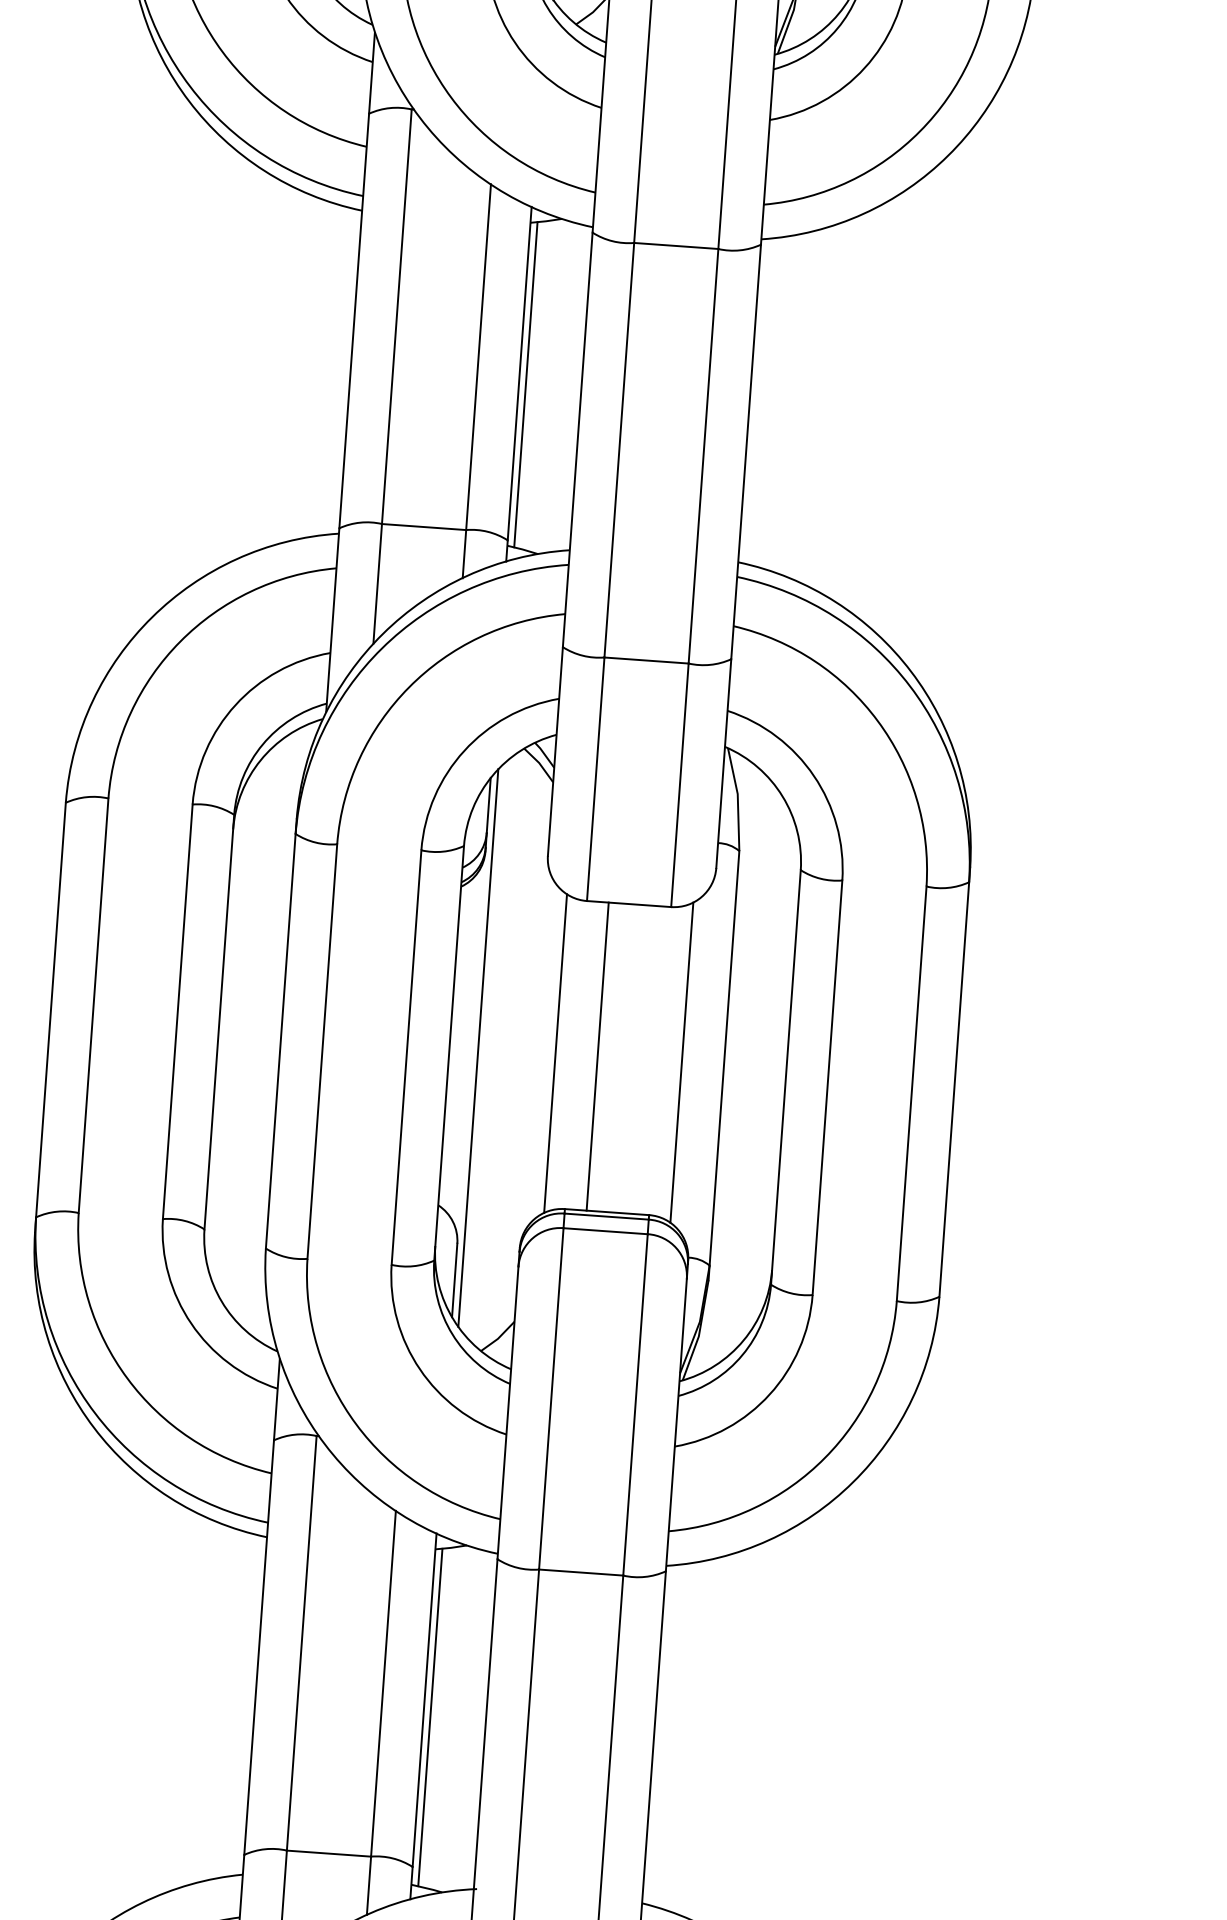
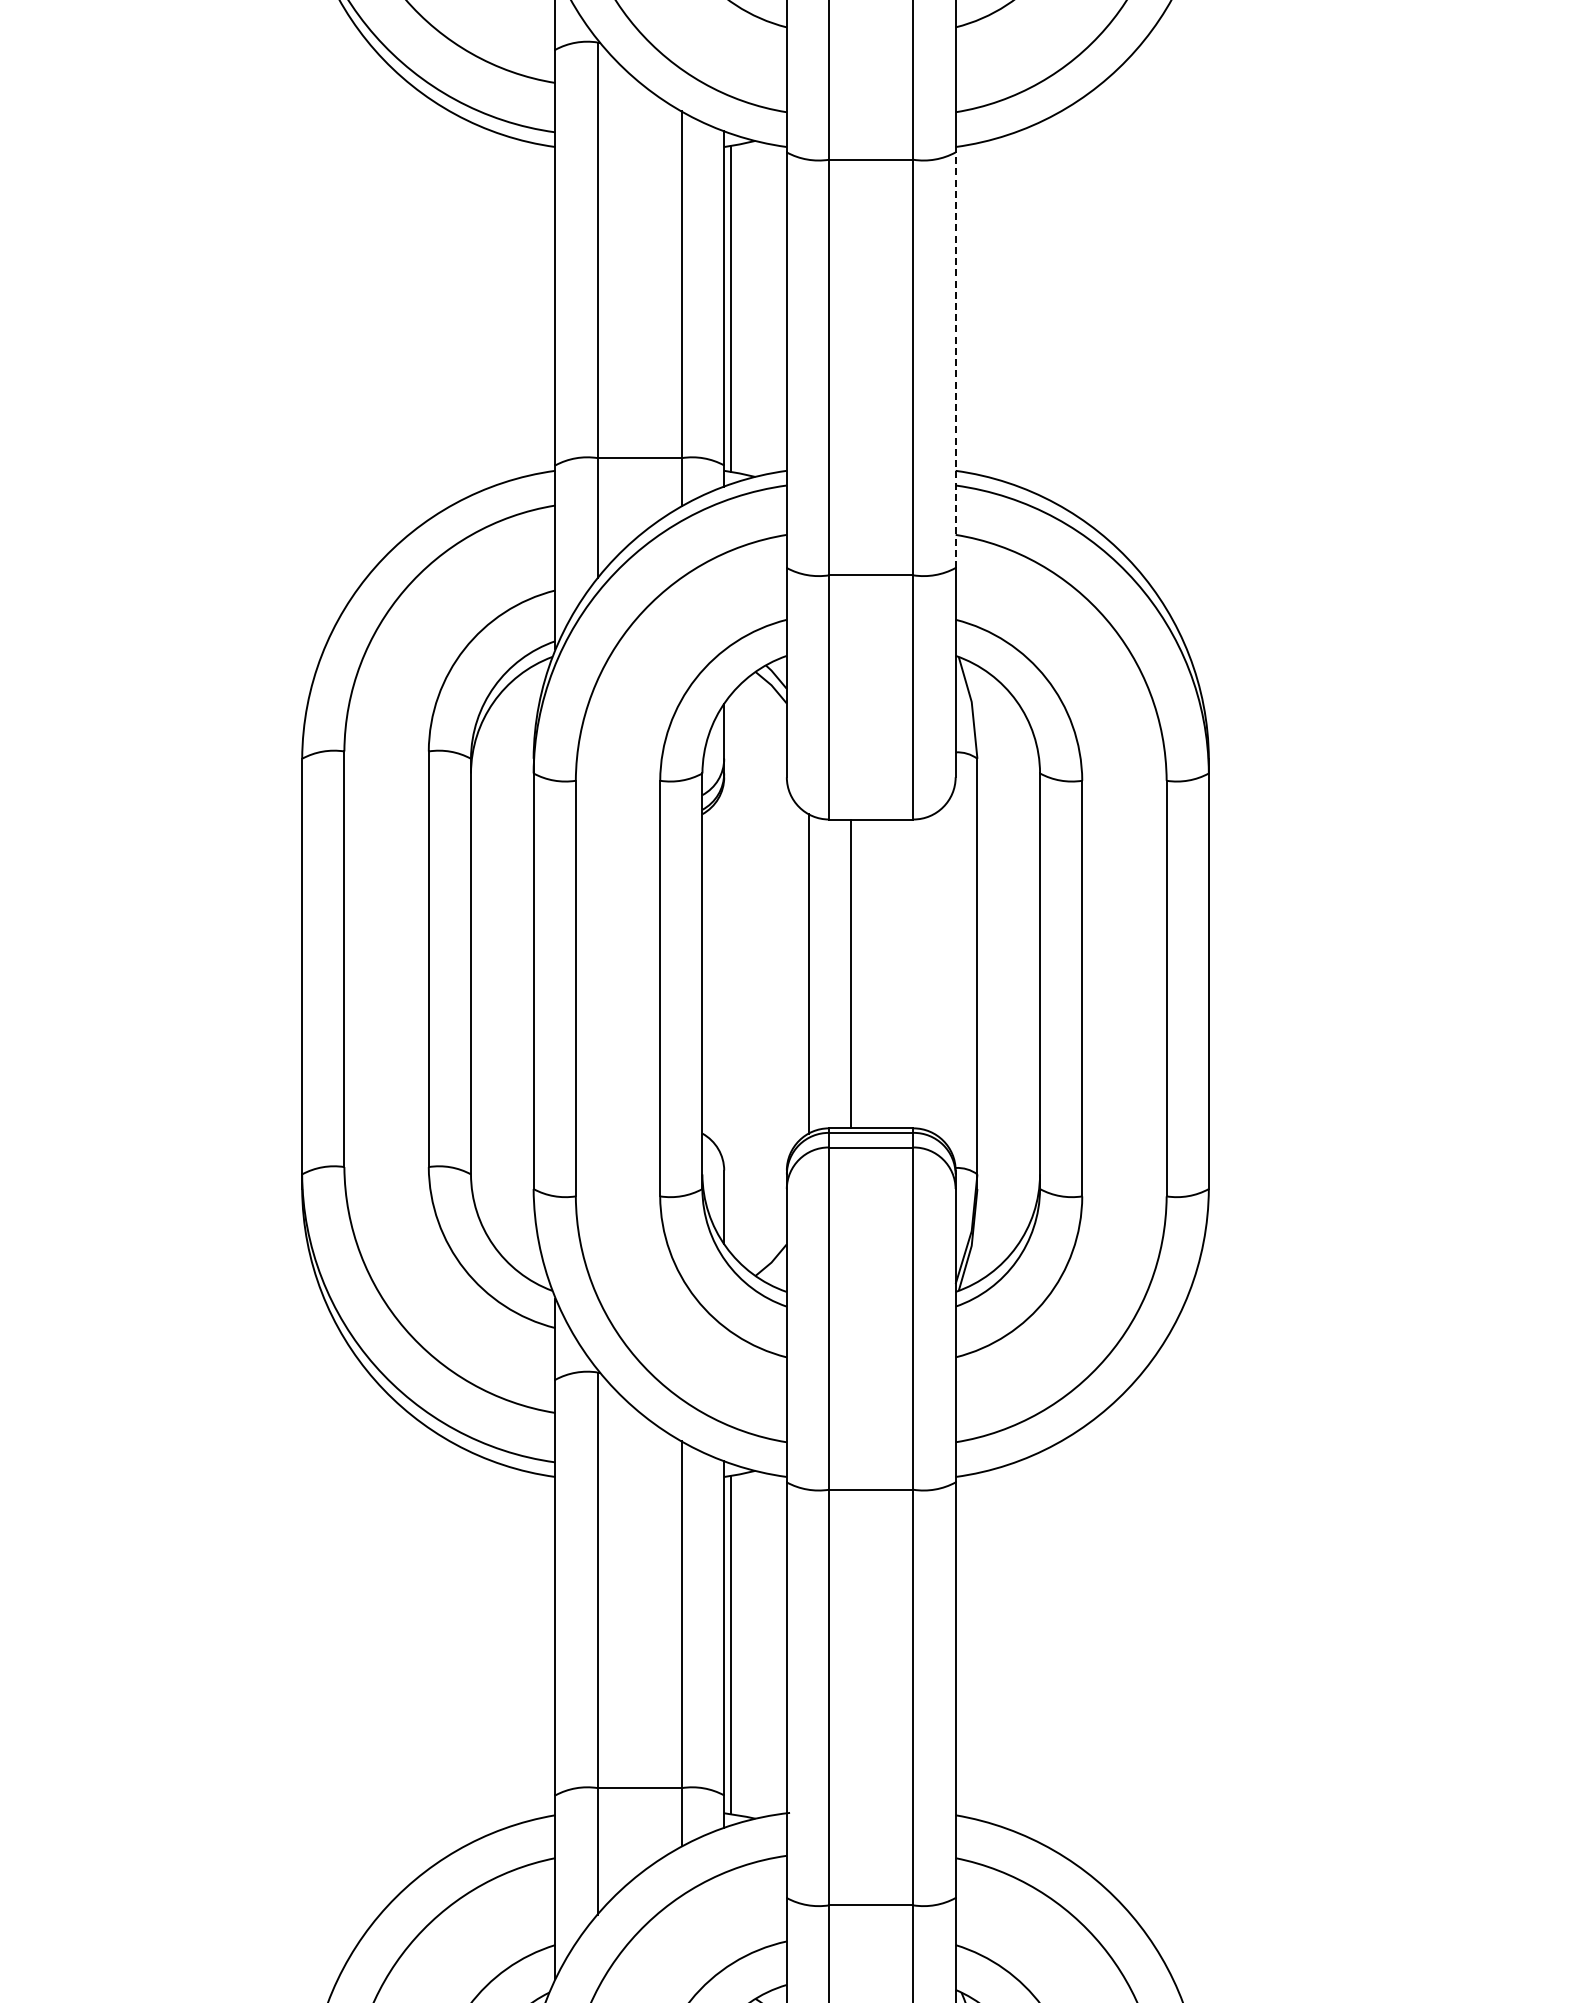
line: (745, 452) -> (955, 360), solid -> dashed
line: (478, 1047) -> (731, 973), removed
line: (682, 1062) -> (935, 973), removed

